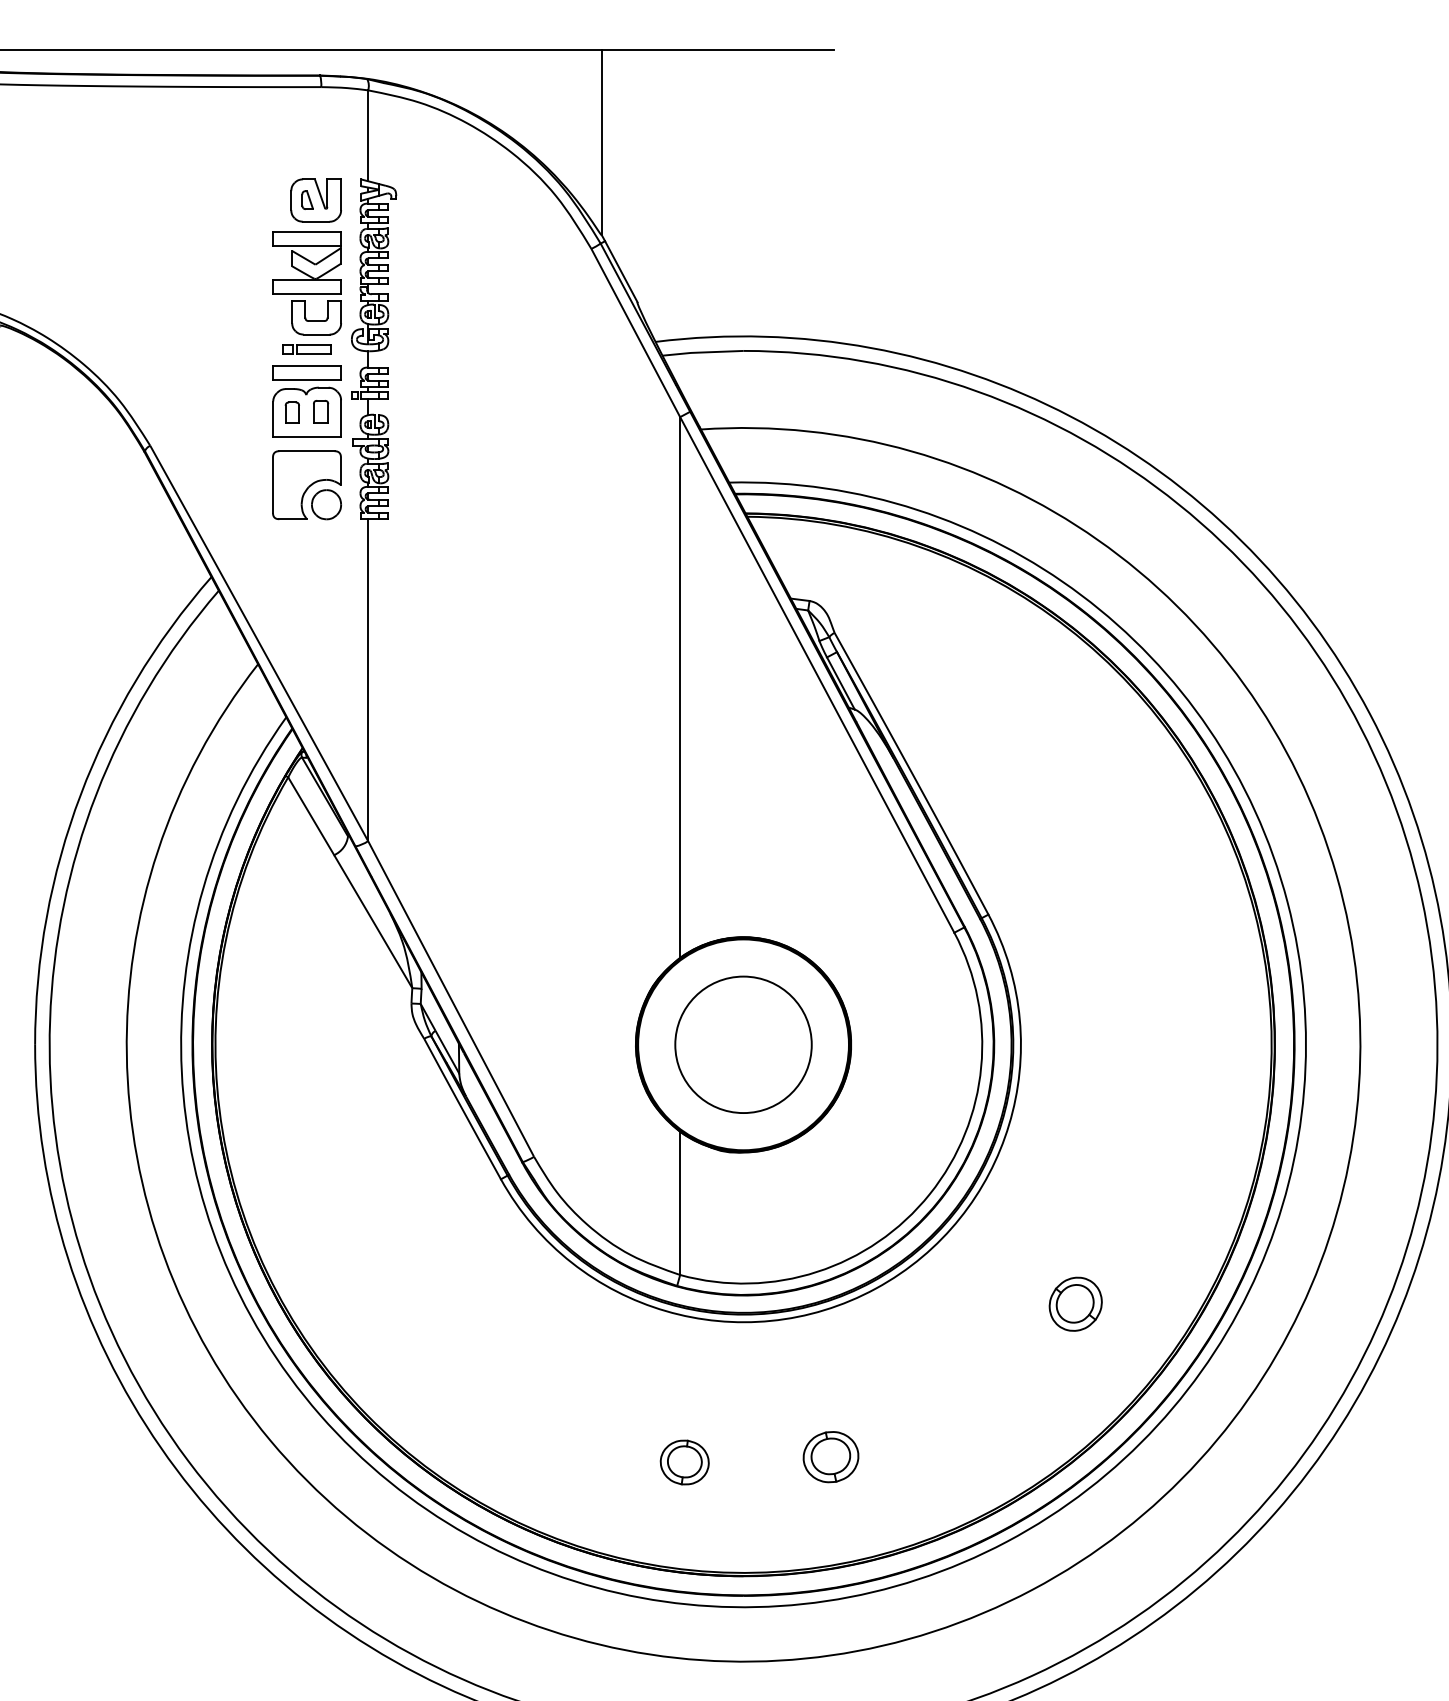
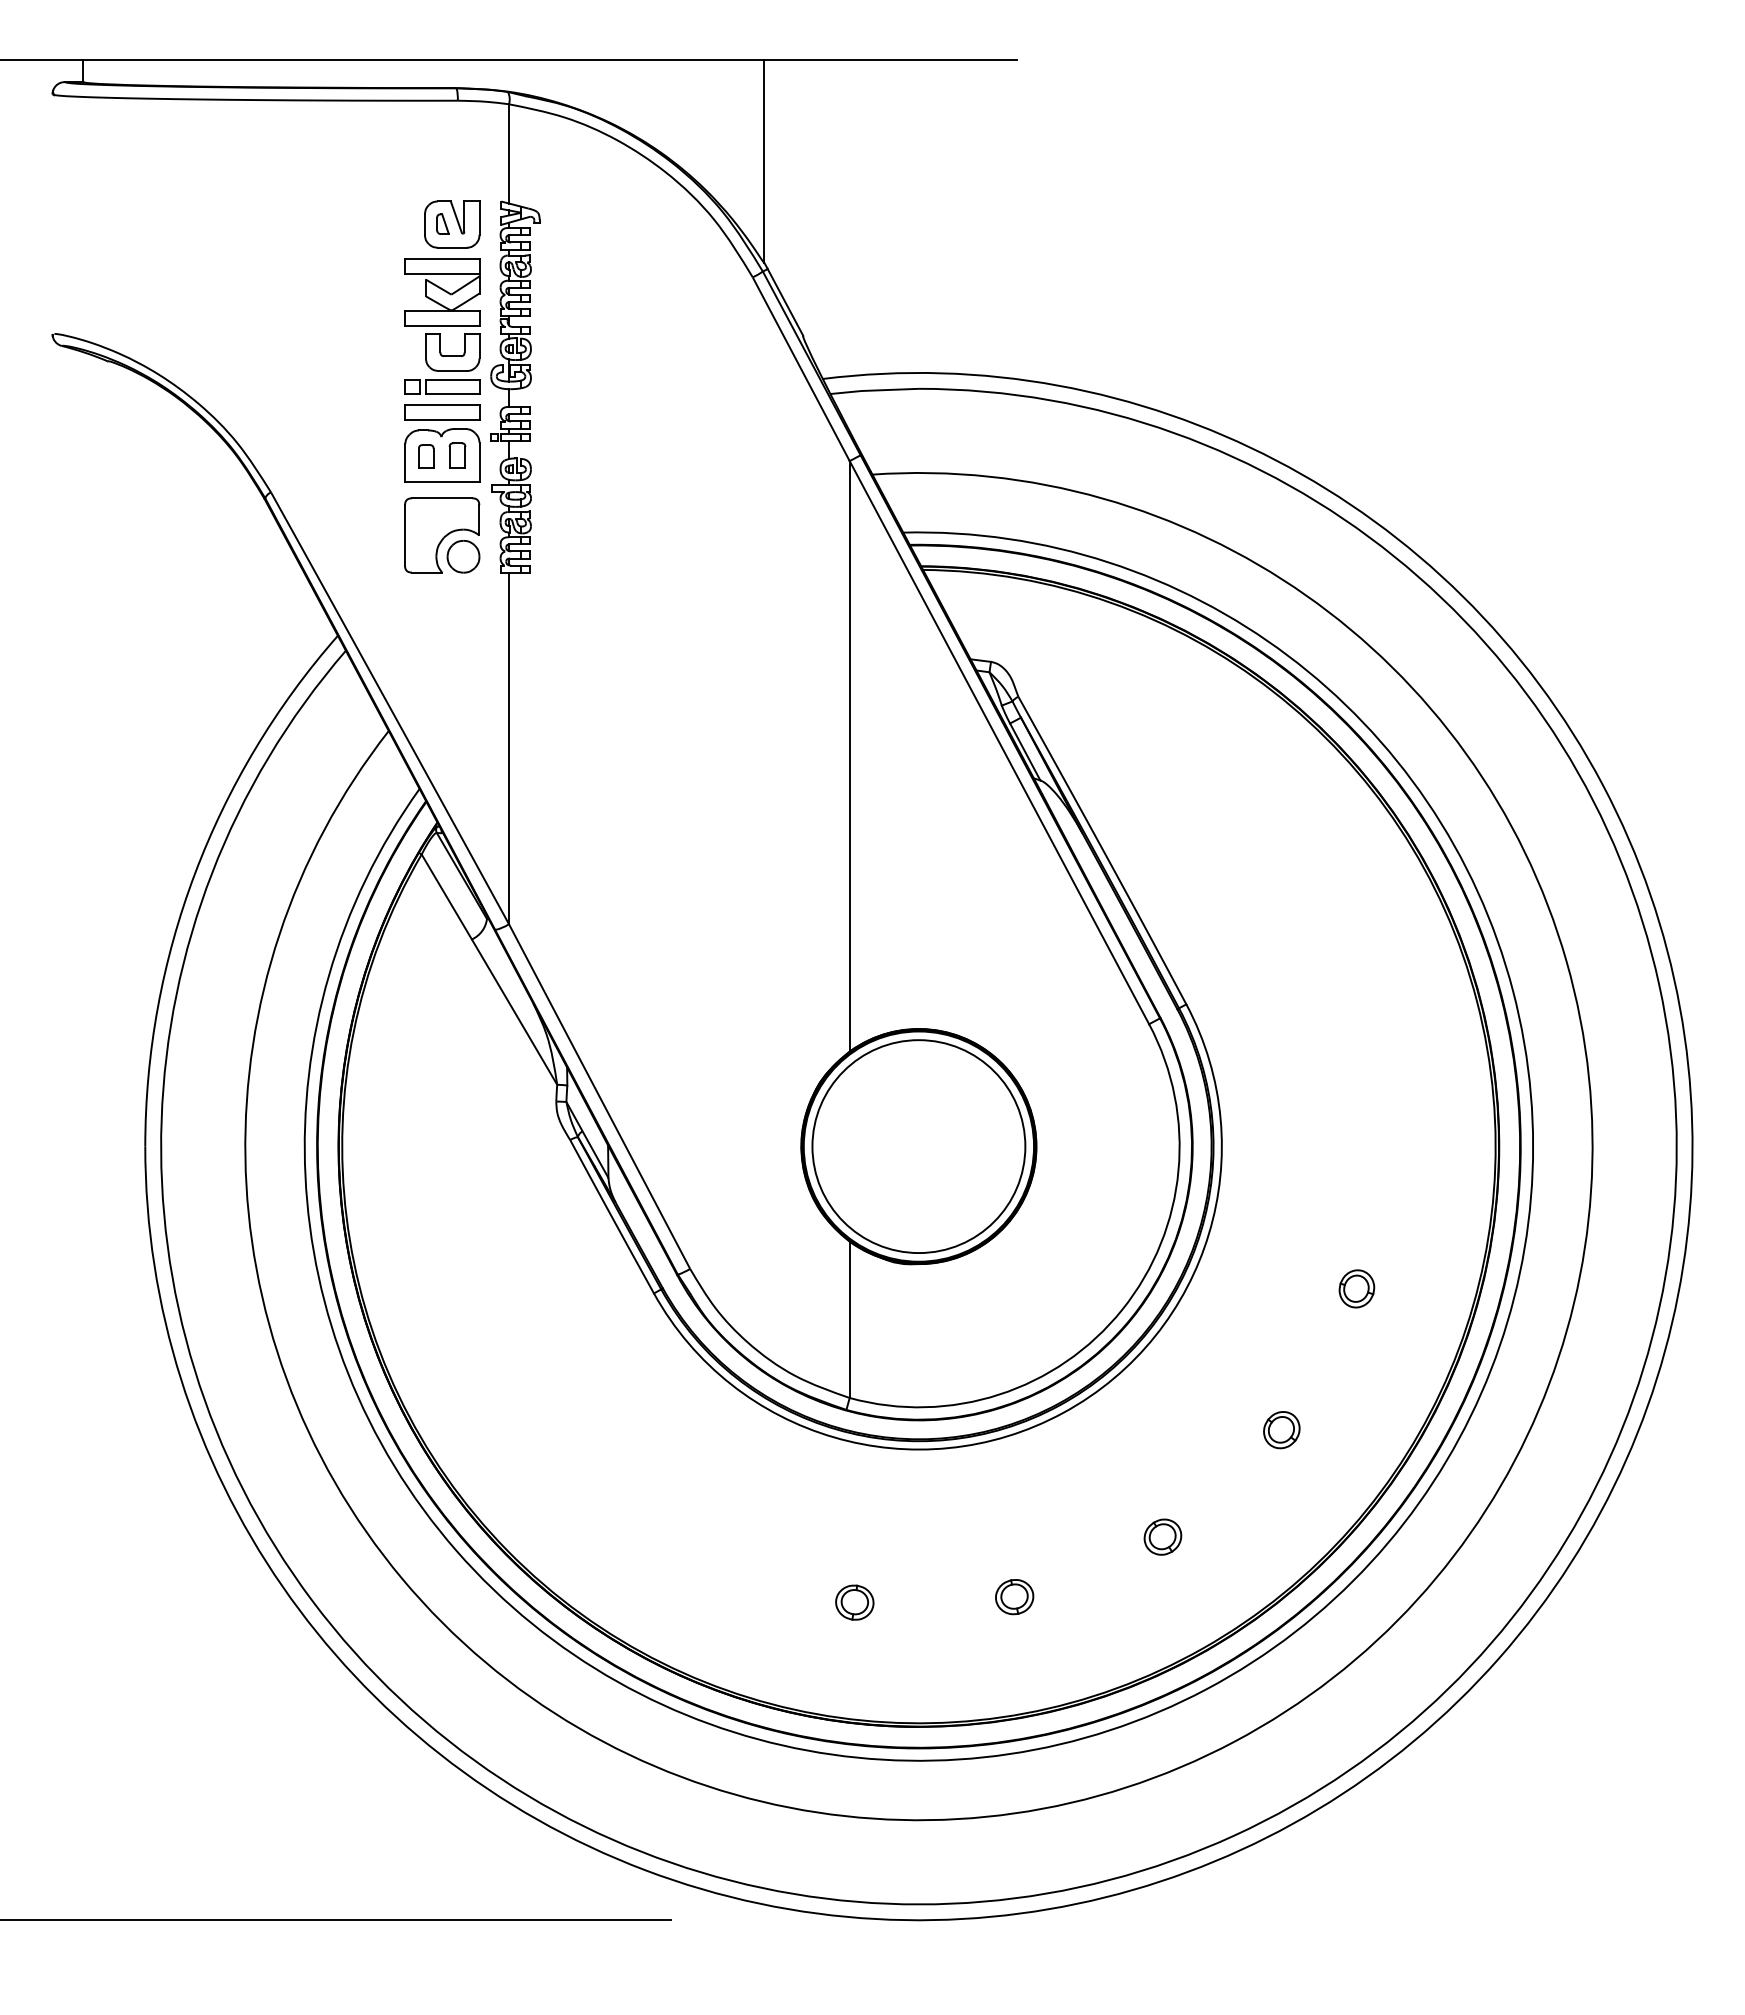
part: (307, 348) -> (442, 386), size x1.43
circle: (743, 1044) -> (918, 1146), size x1.43
part: (1144, 1174) -> (1356, 1288), added
part: (1075, 1304) -> (1281, 1430), size x0.62
part: (966, 1401) -> (1162, 1536), added
part: (831, 1457) -> (1014, 1597), size x0.62
part: (684, 1462) -> (854, 1602), size x0.71

